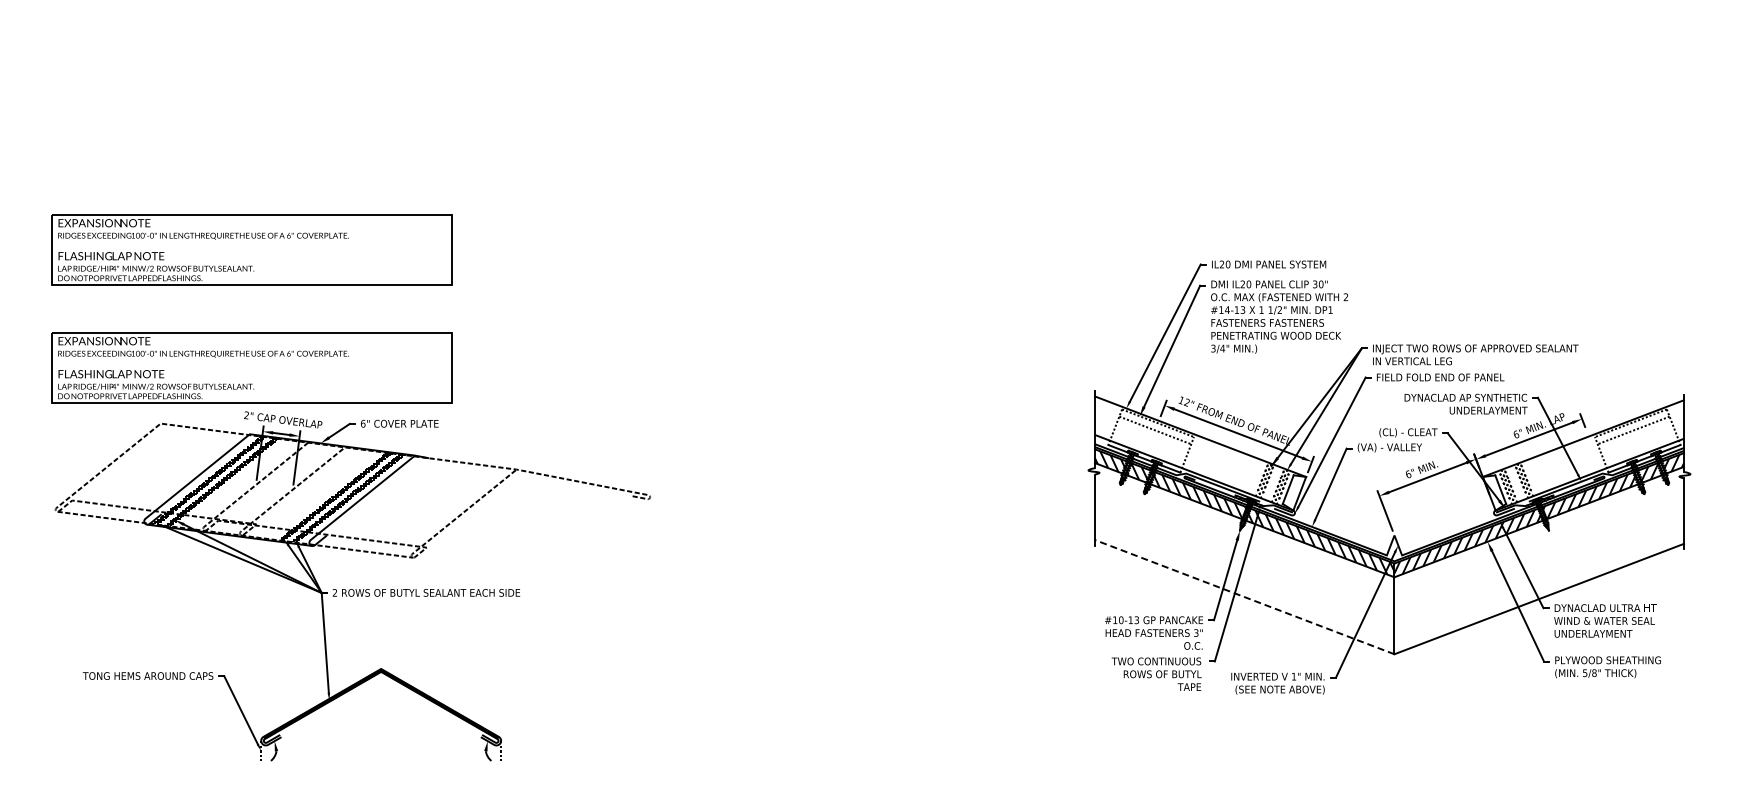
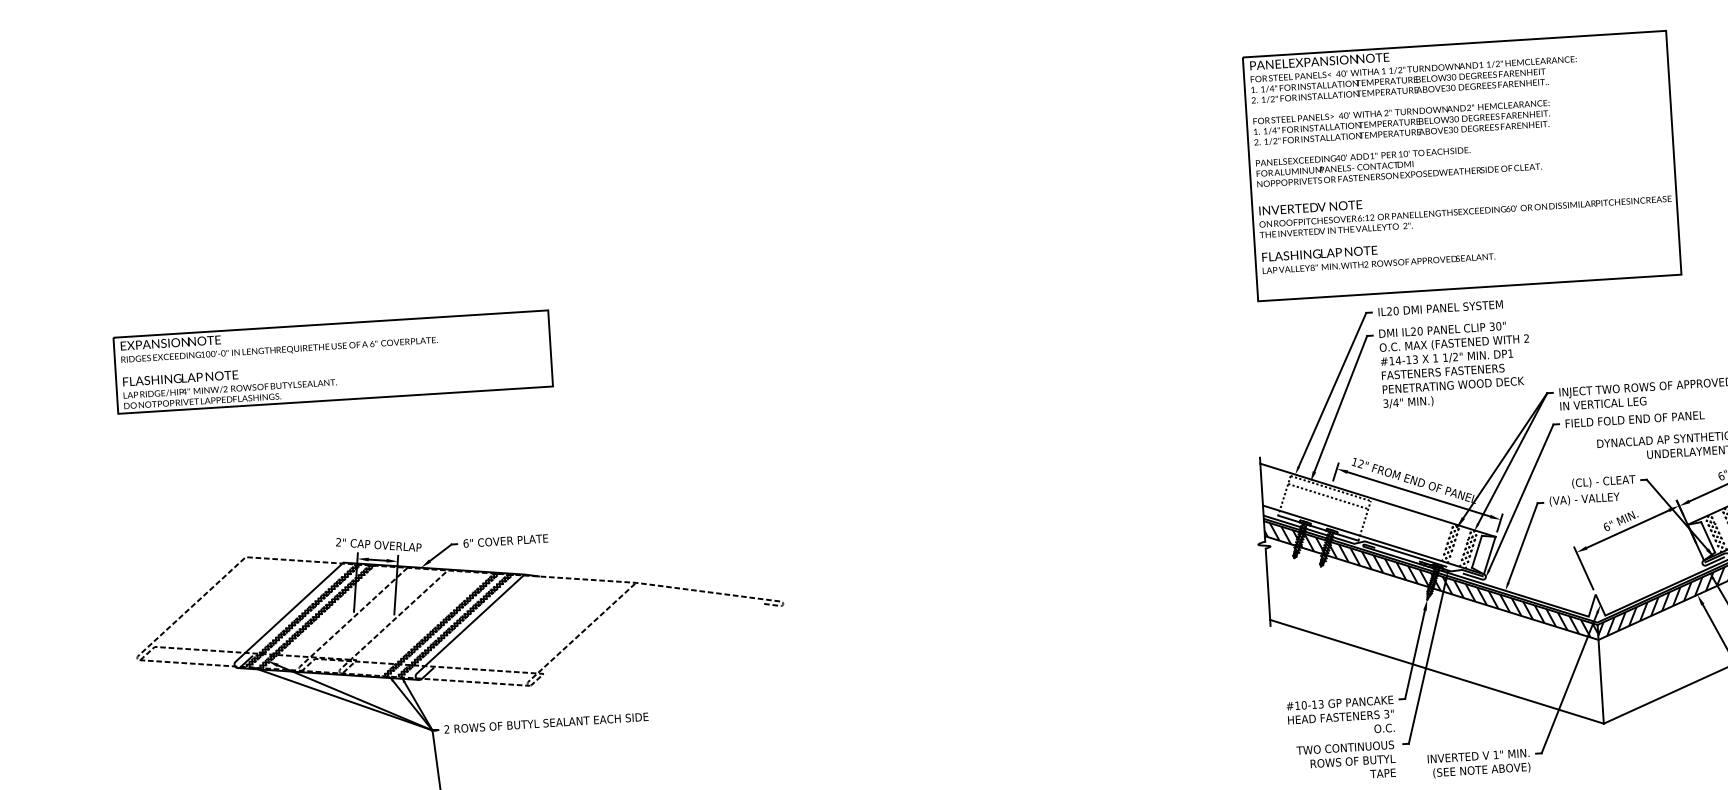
part: (1296, 135) -> (1461, 165), added
part: (251, 367) -> (340, 489), removed
line: (1244, 596) -> (1436, 671), dashed -> solid

